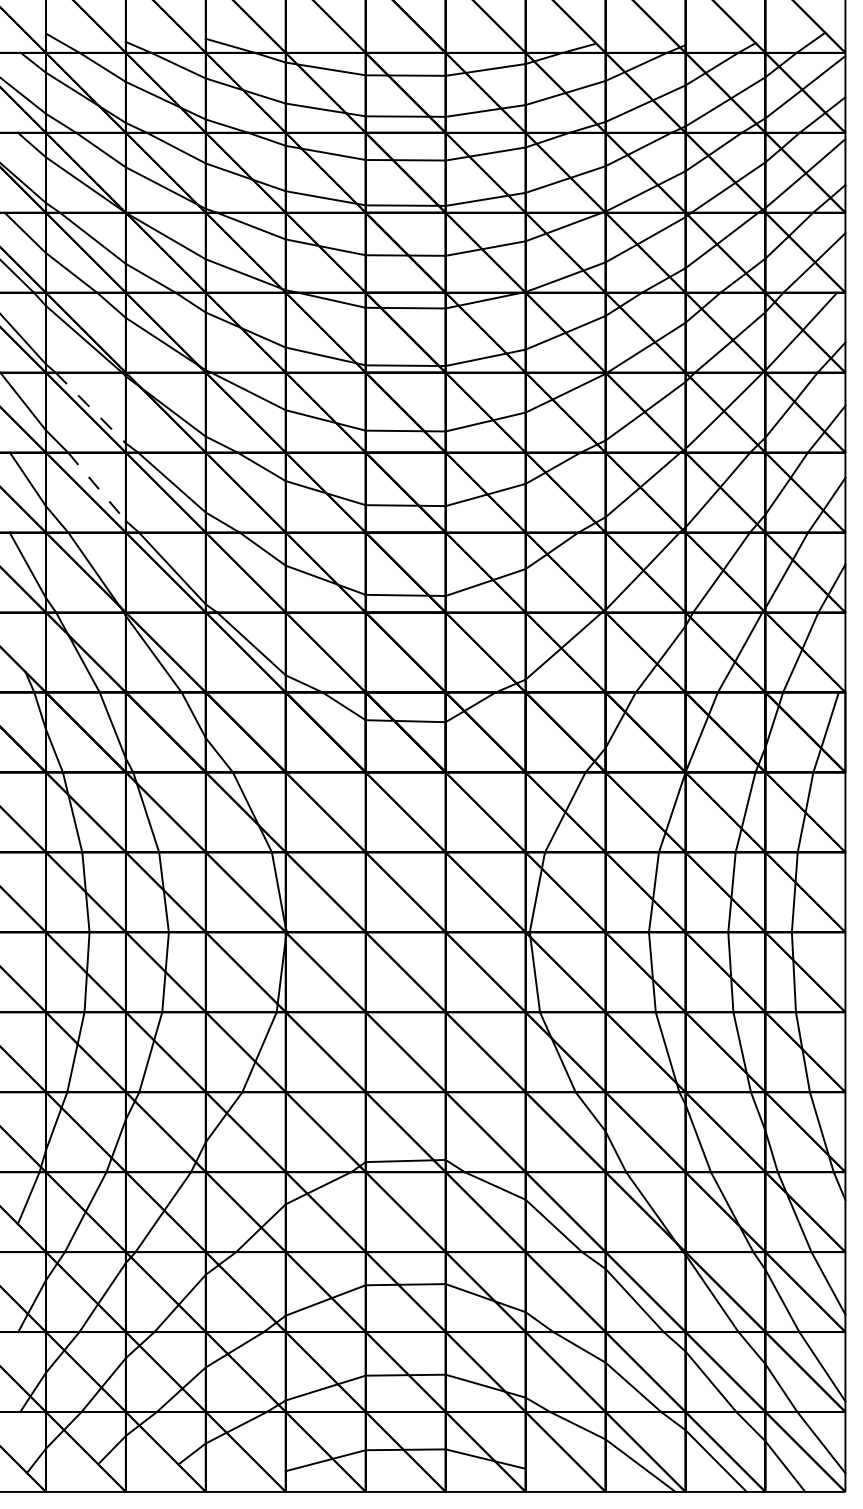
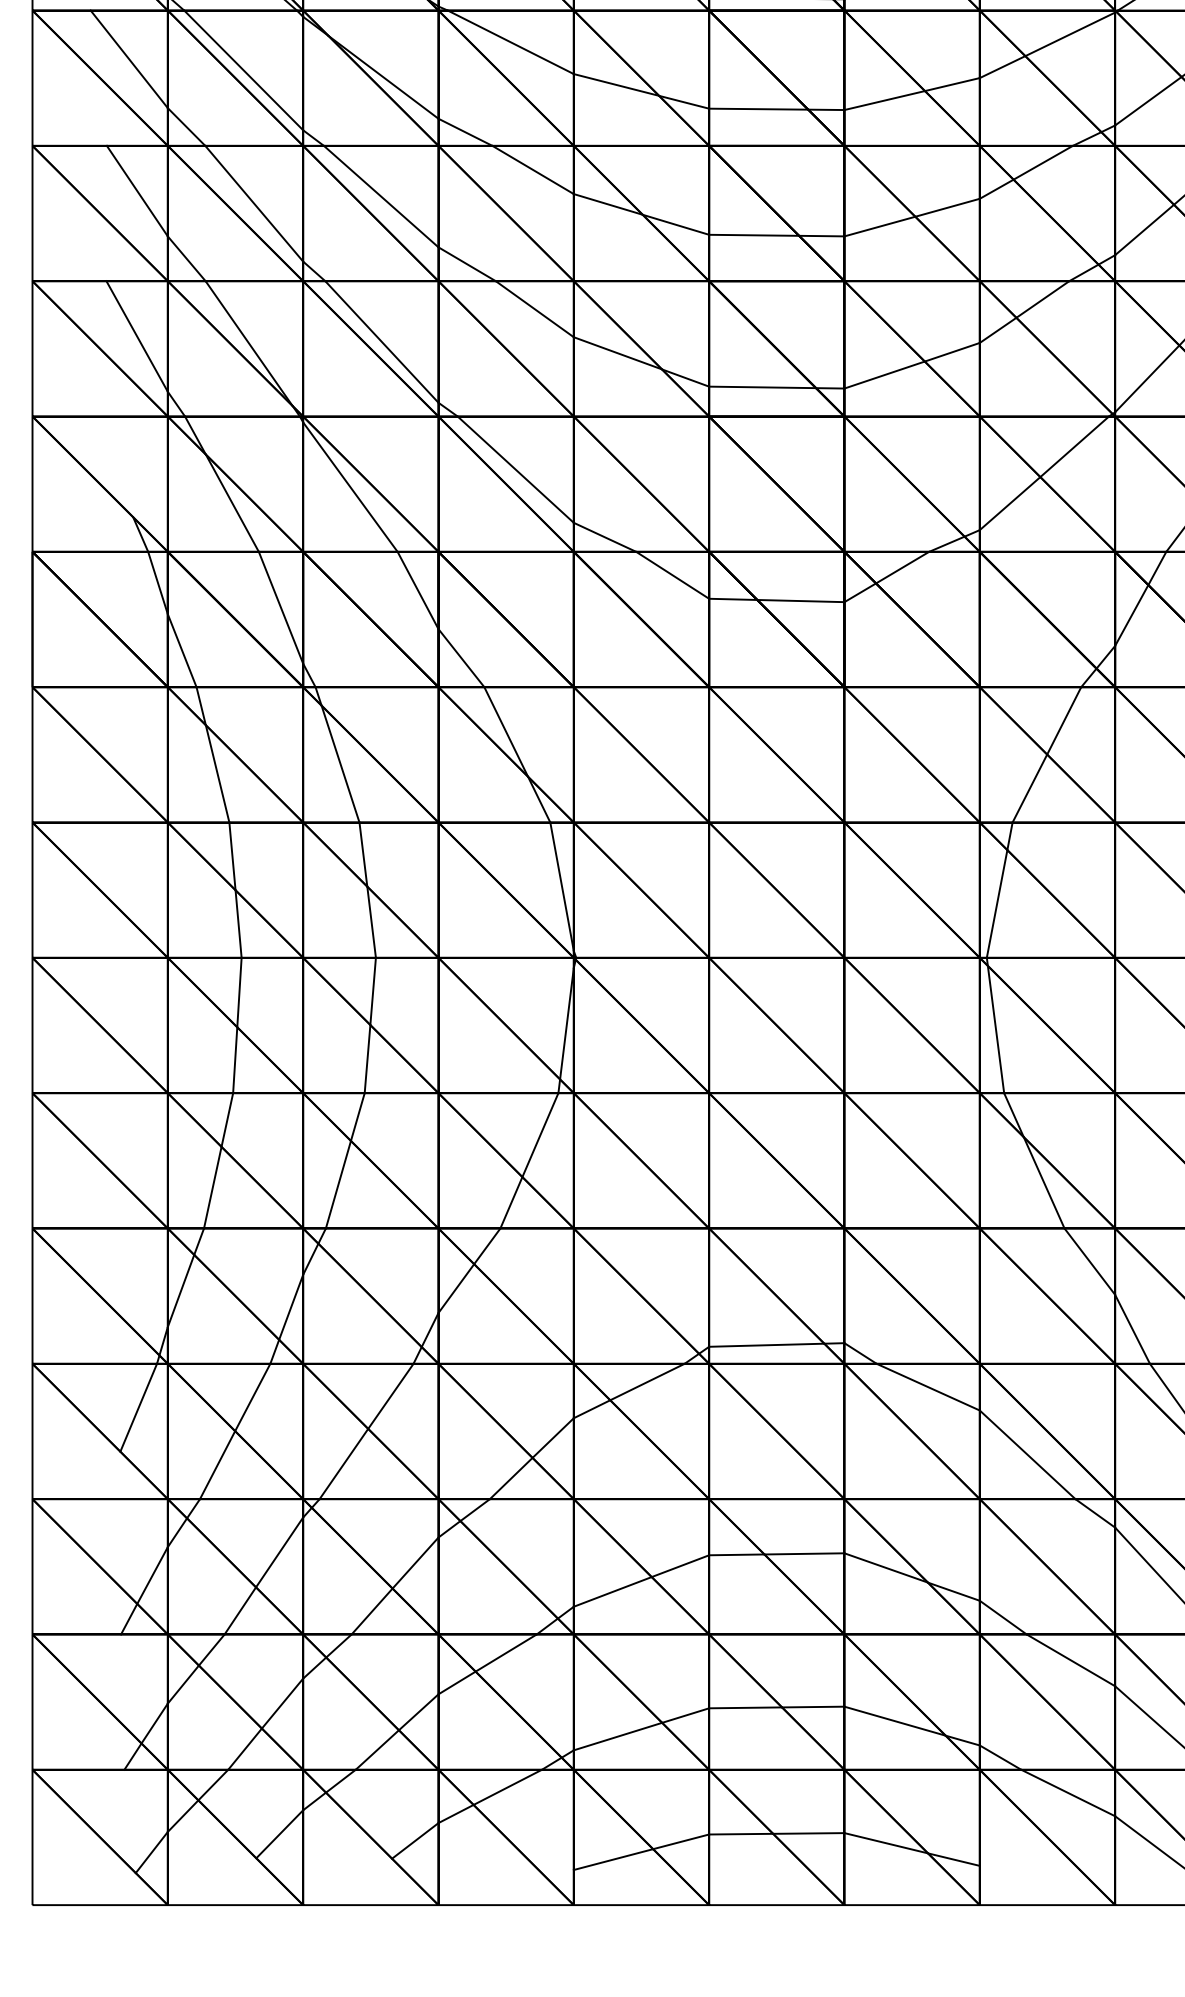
line: (90, 408) -> (243, 71), dashed -> solid
line: (97, 486) -> (255, 203), dashed -> solid

